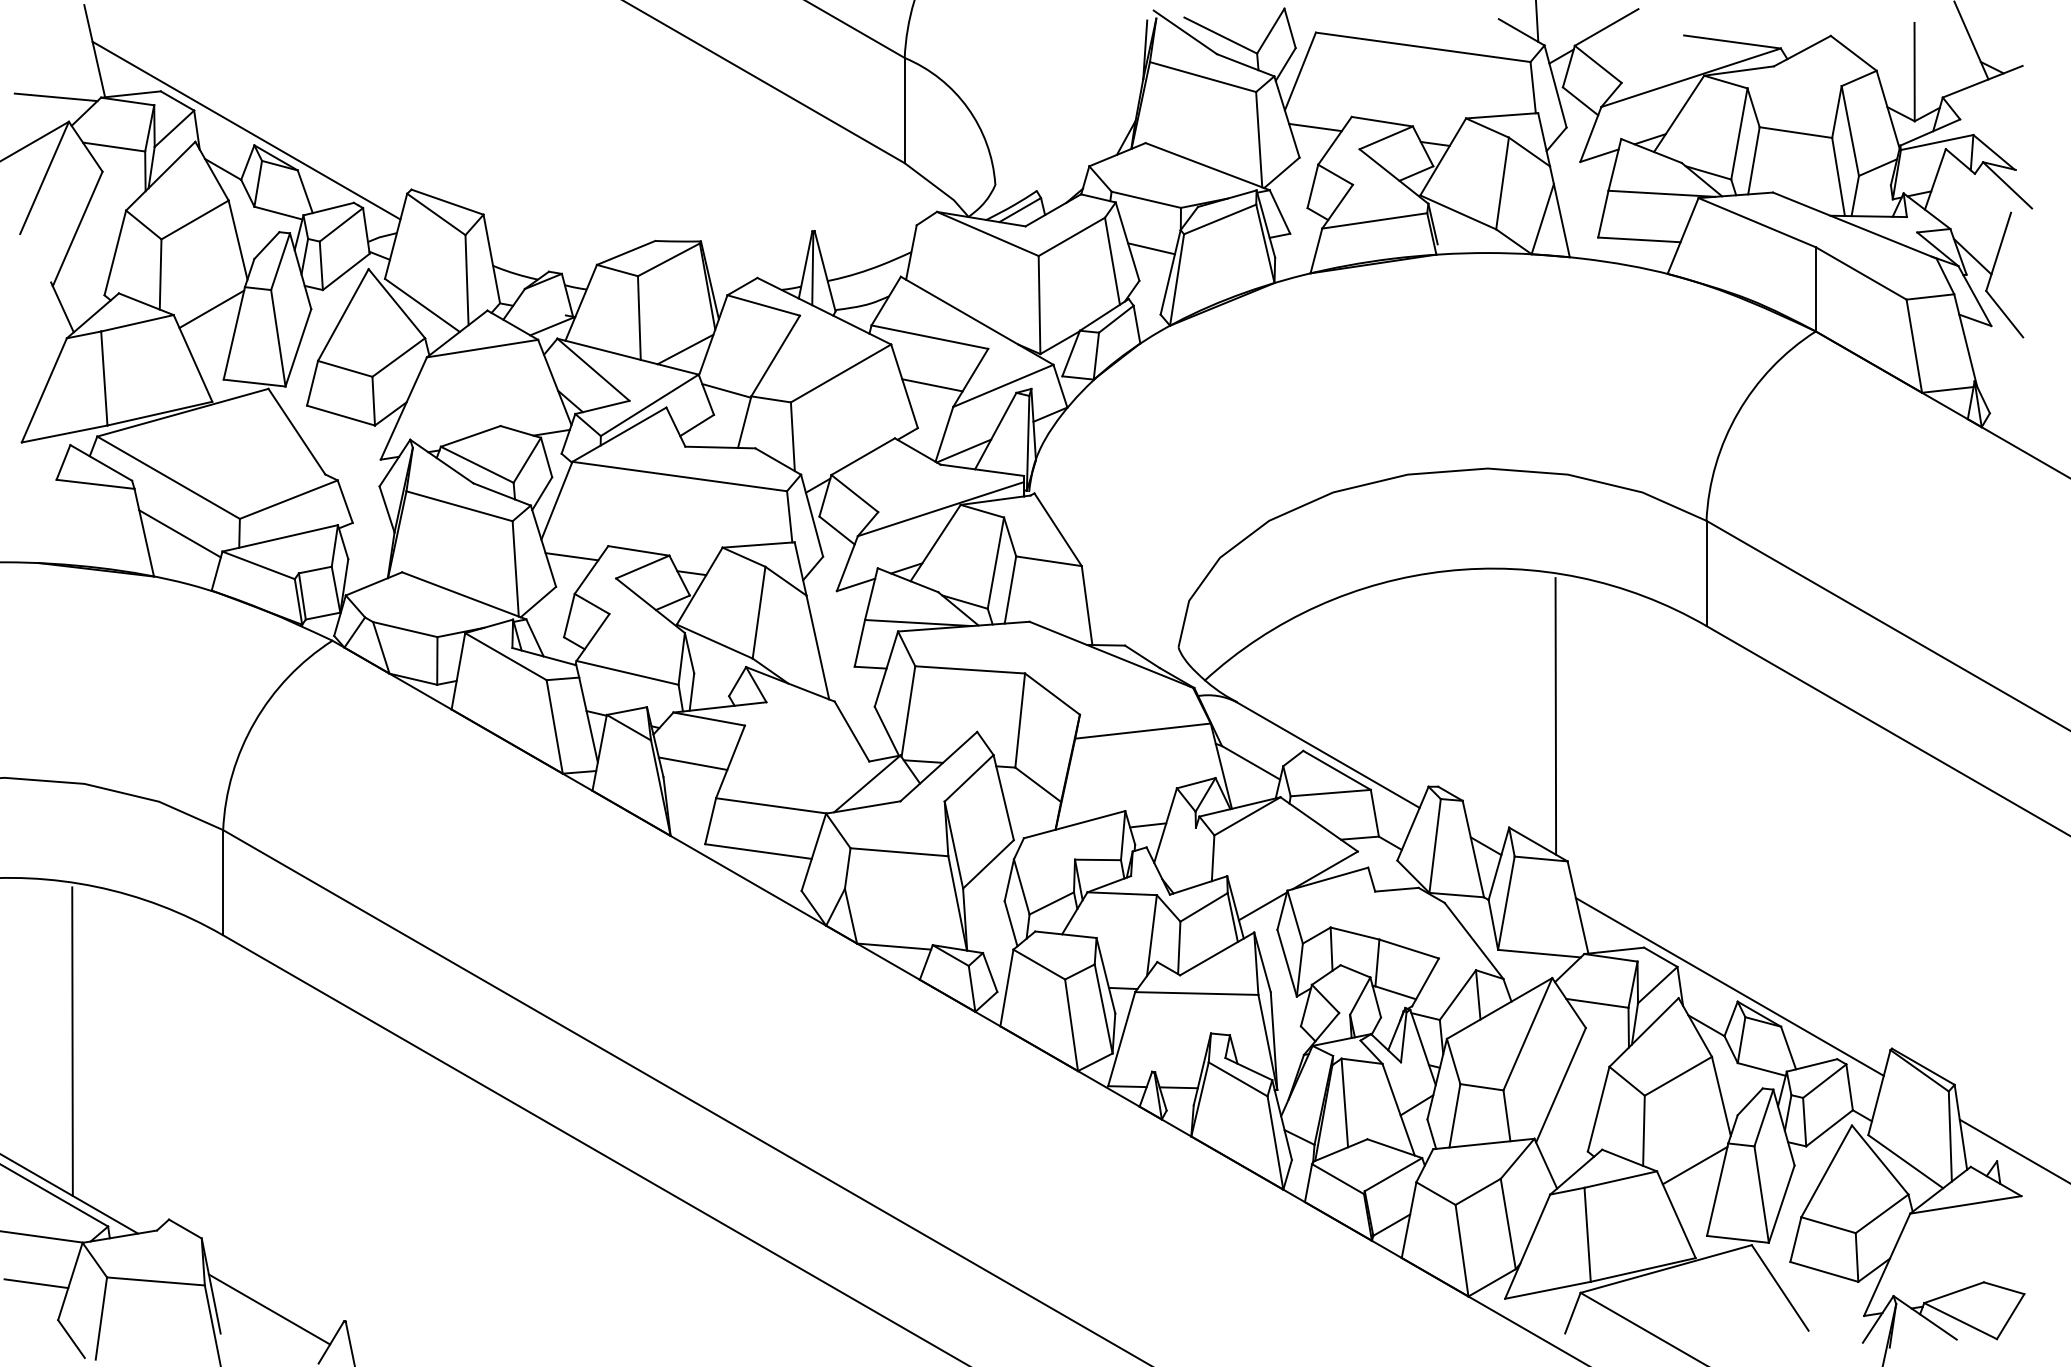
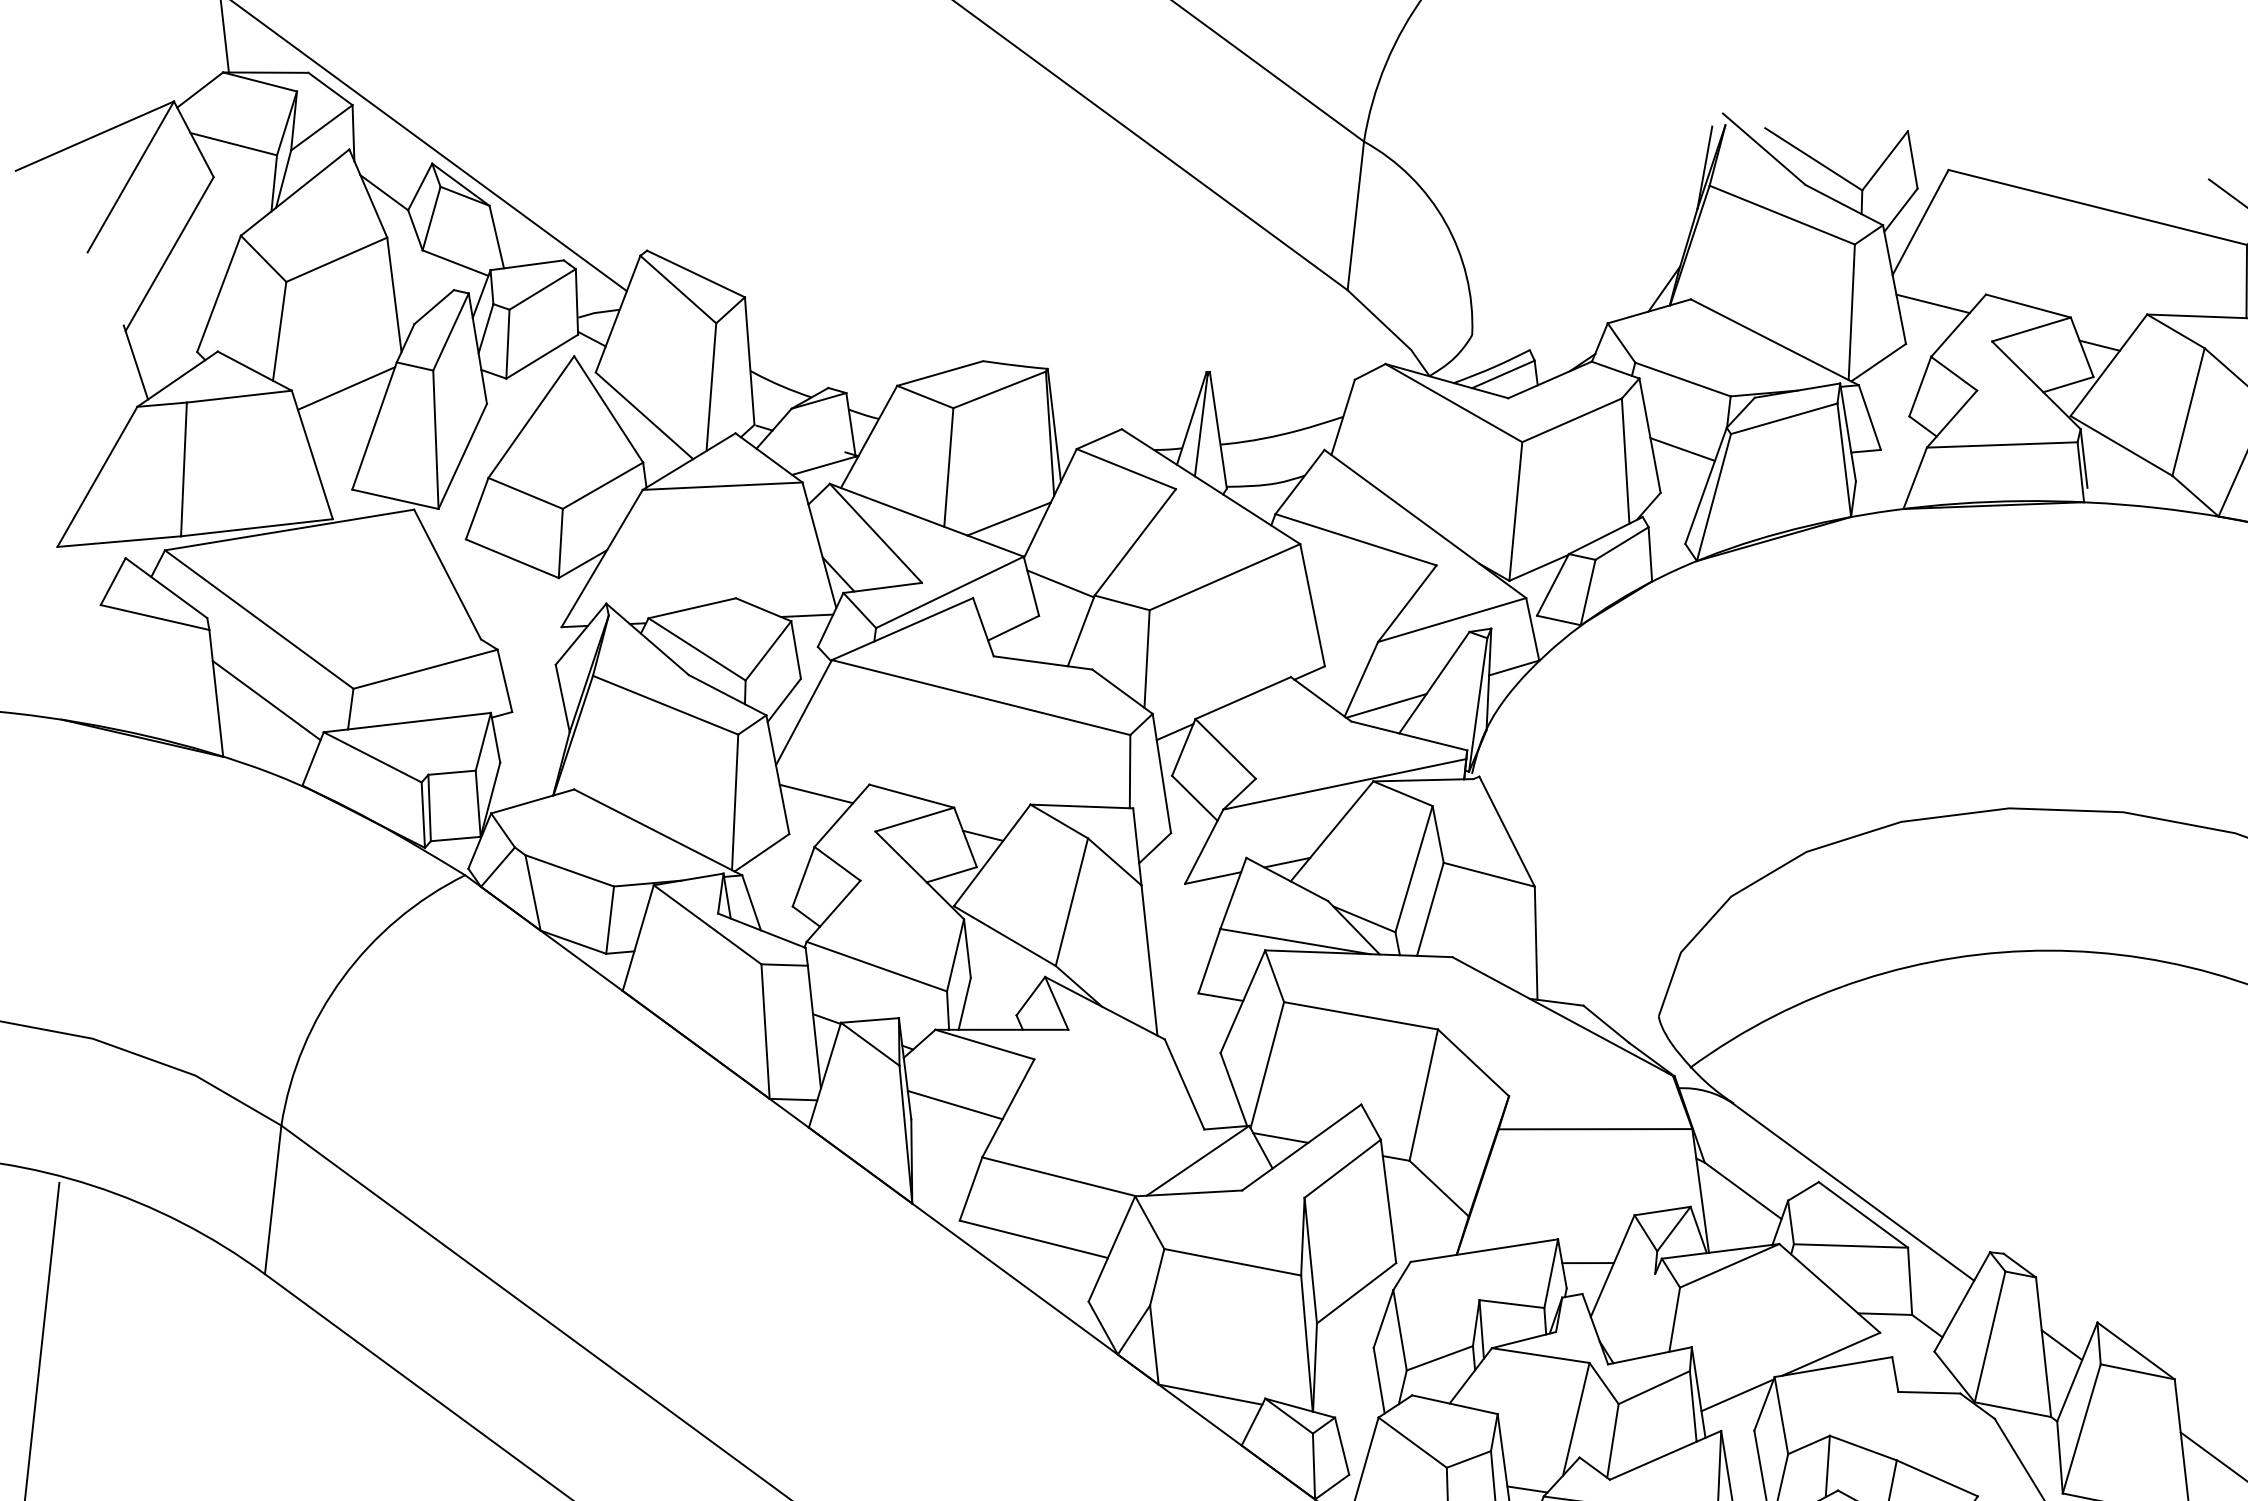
line: (55, 97) -> (158, 65), removed
line: (932, 385) -> (1352, 608), removed
line: (1555, 716) -> (2180, 1172), removed

